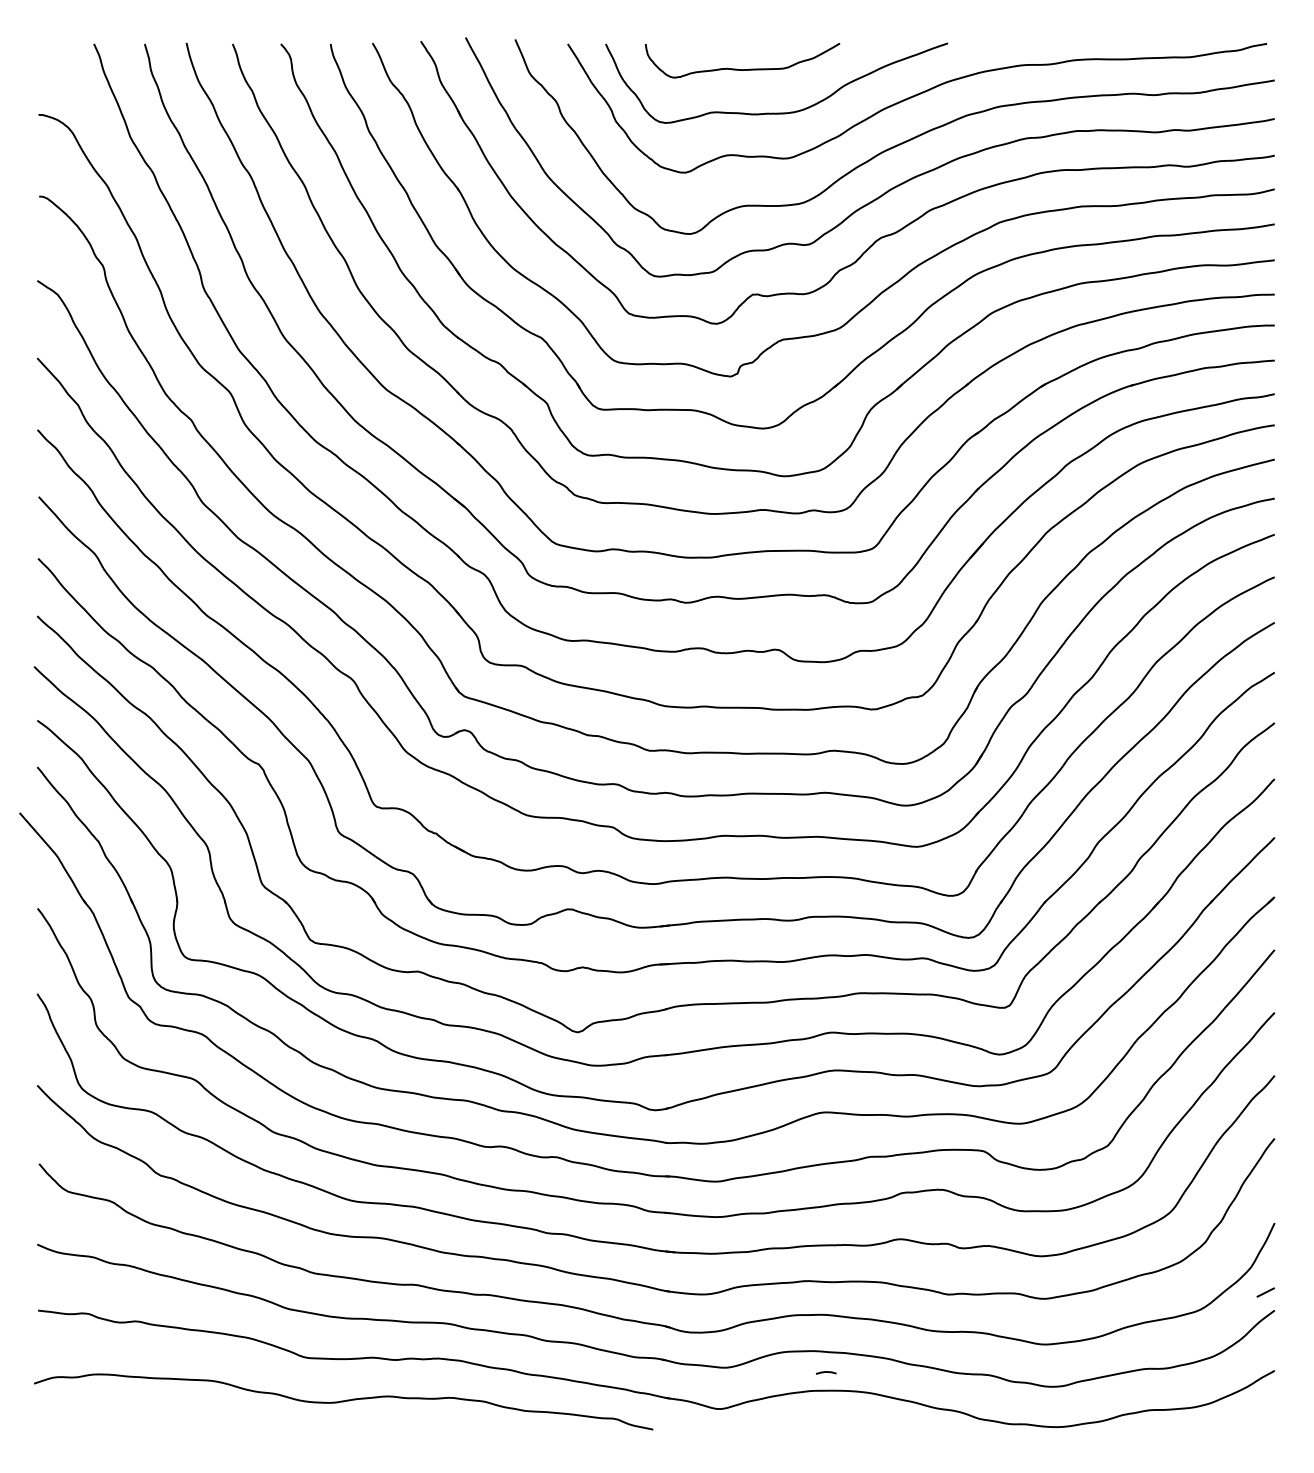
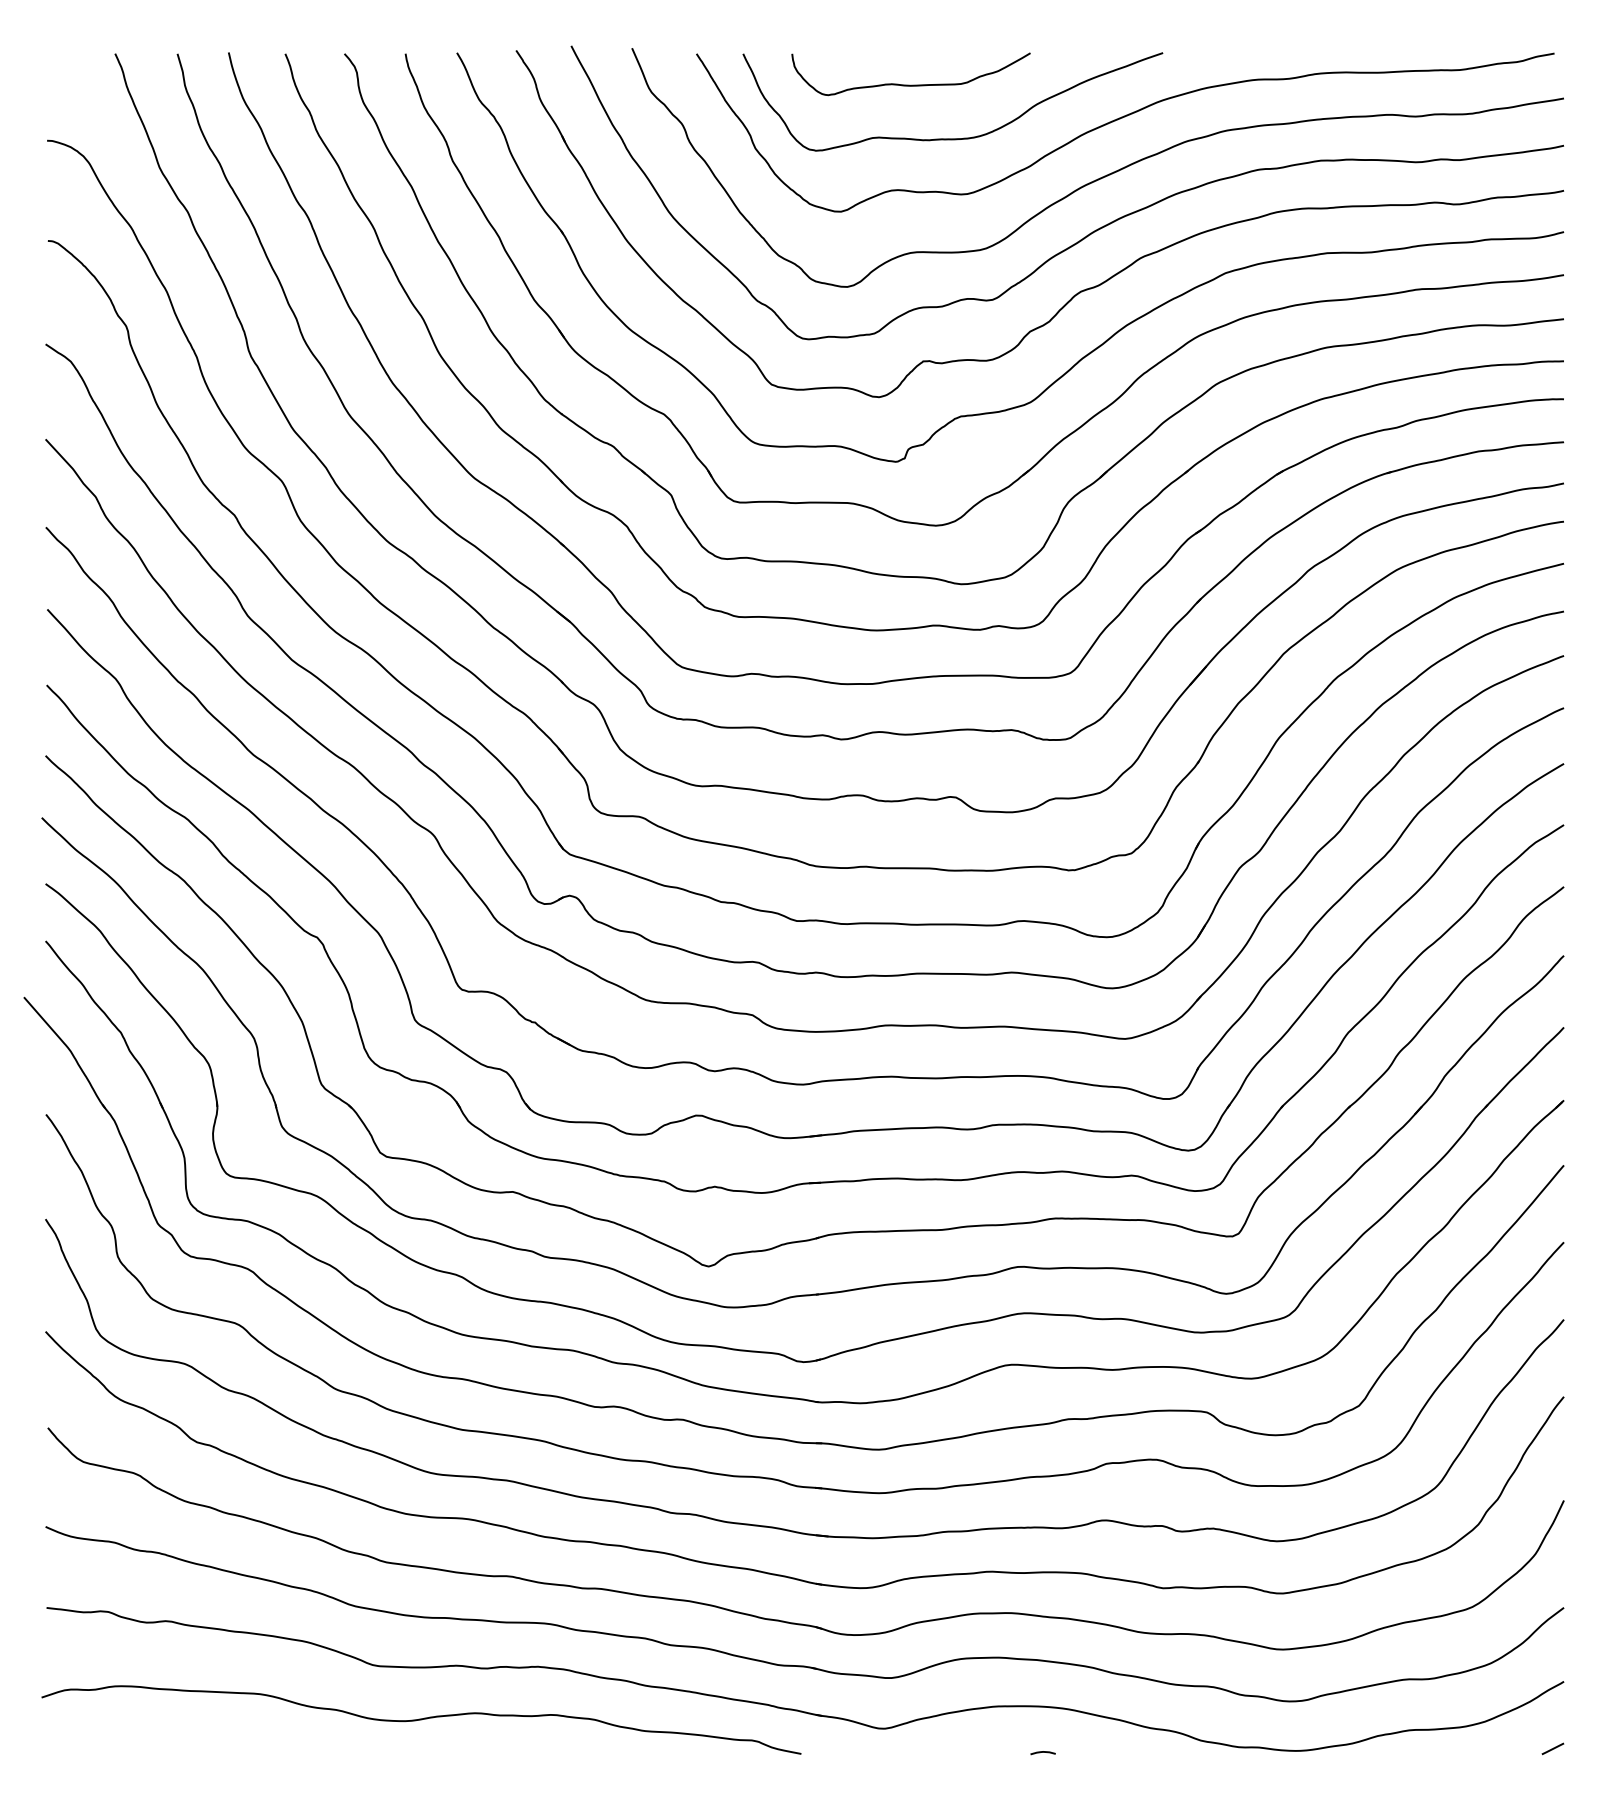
line: (1265, 1292) -> (1552, 1748), moved
curve: (825, 1372) -> (1042, 1752), moved

